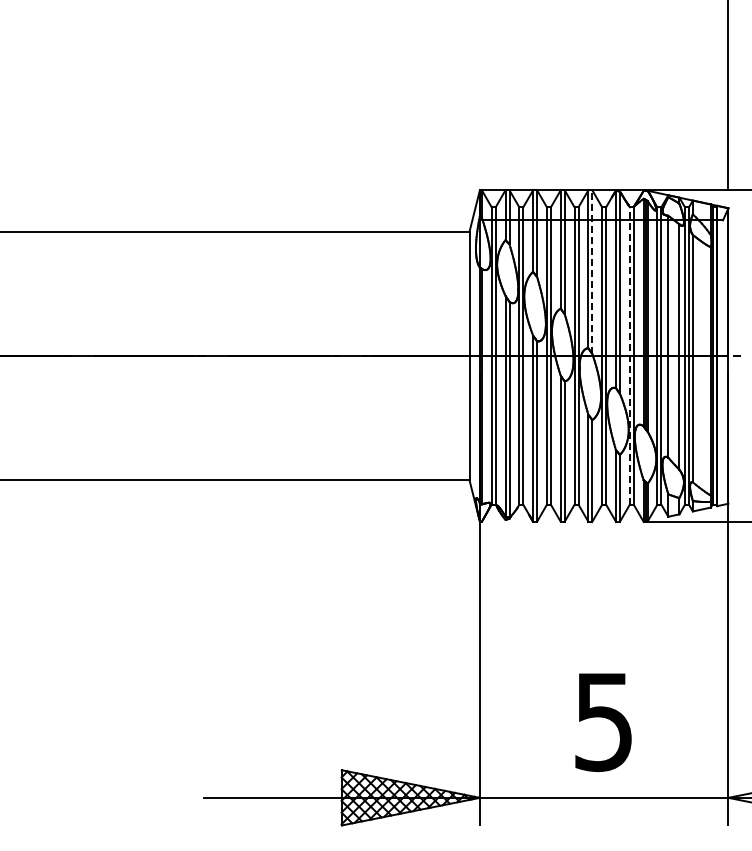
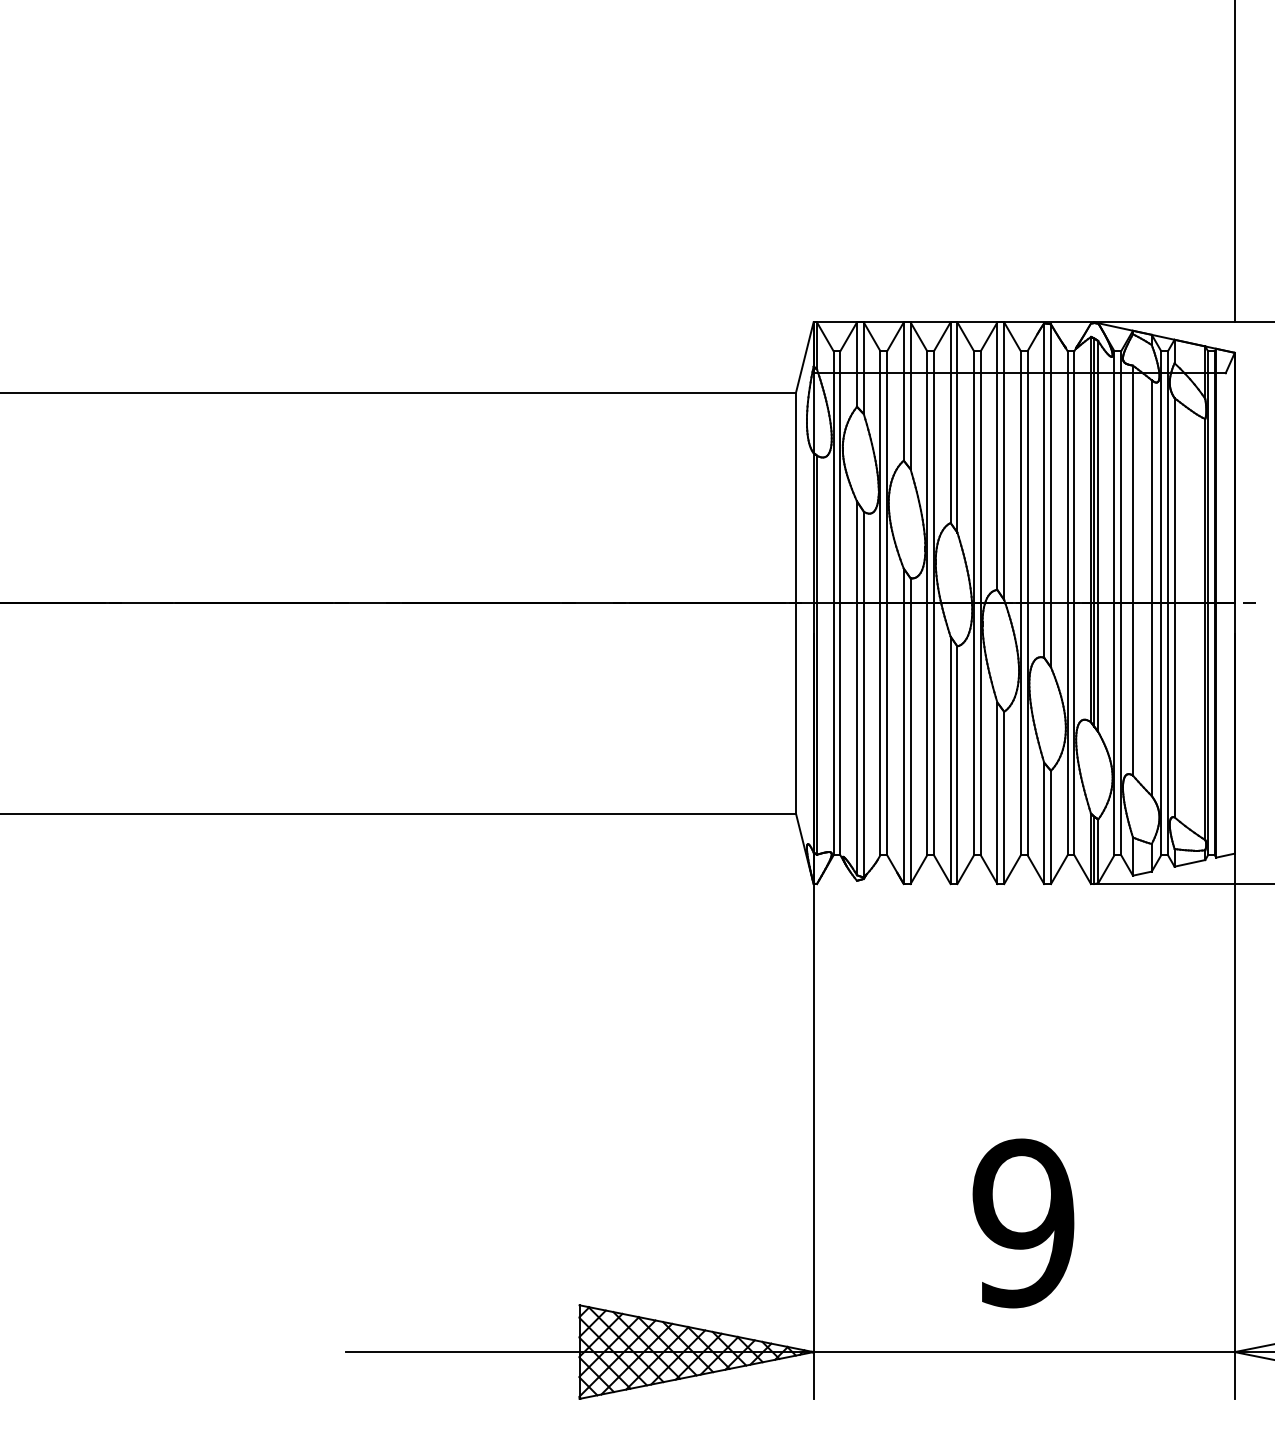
line: (592, 272) -> (1004, 461), dashed -> solid
line: (629, 356) -> (1067, 604), dashed -> solid
text: (603, 721) -> (1023, 1222), 5 -> 9

